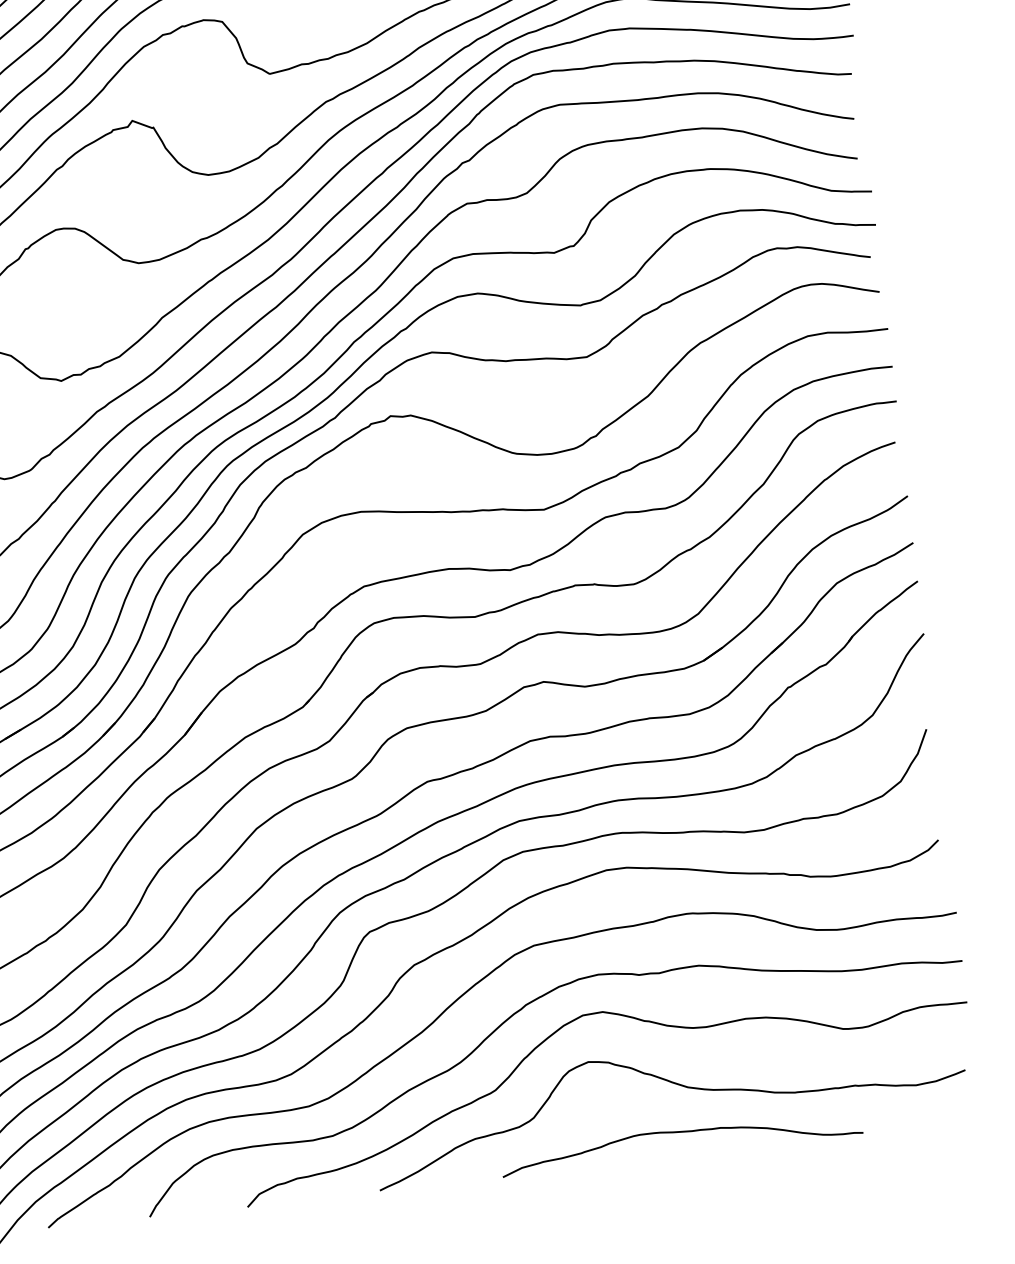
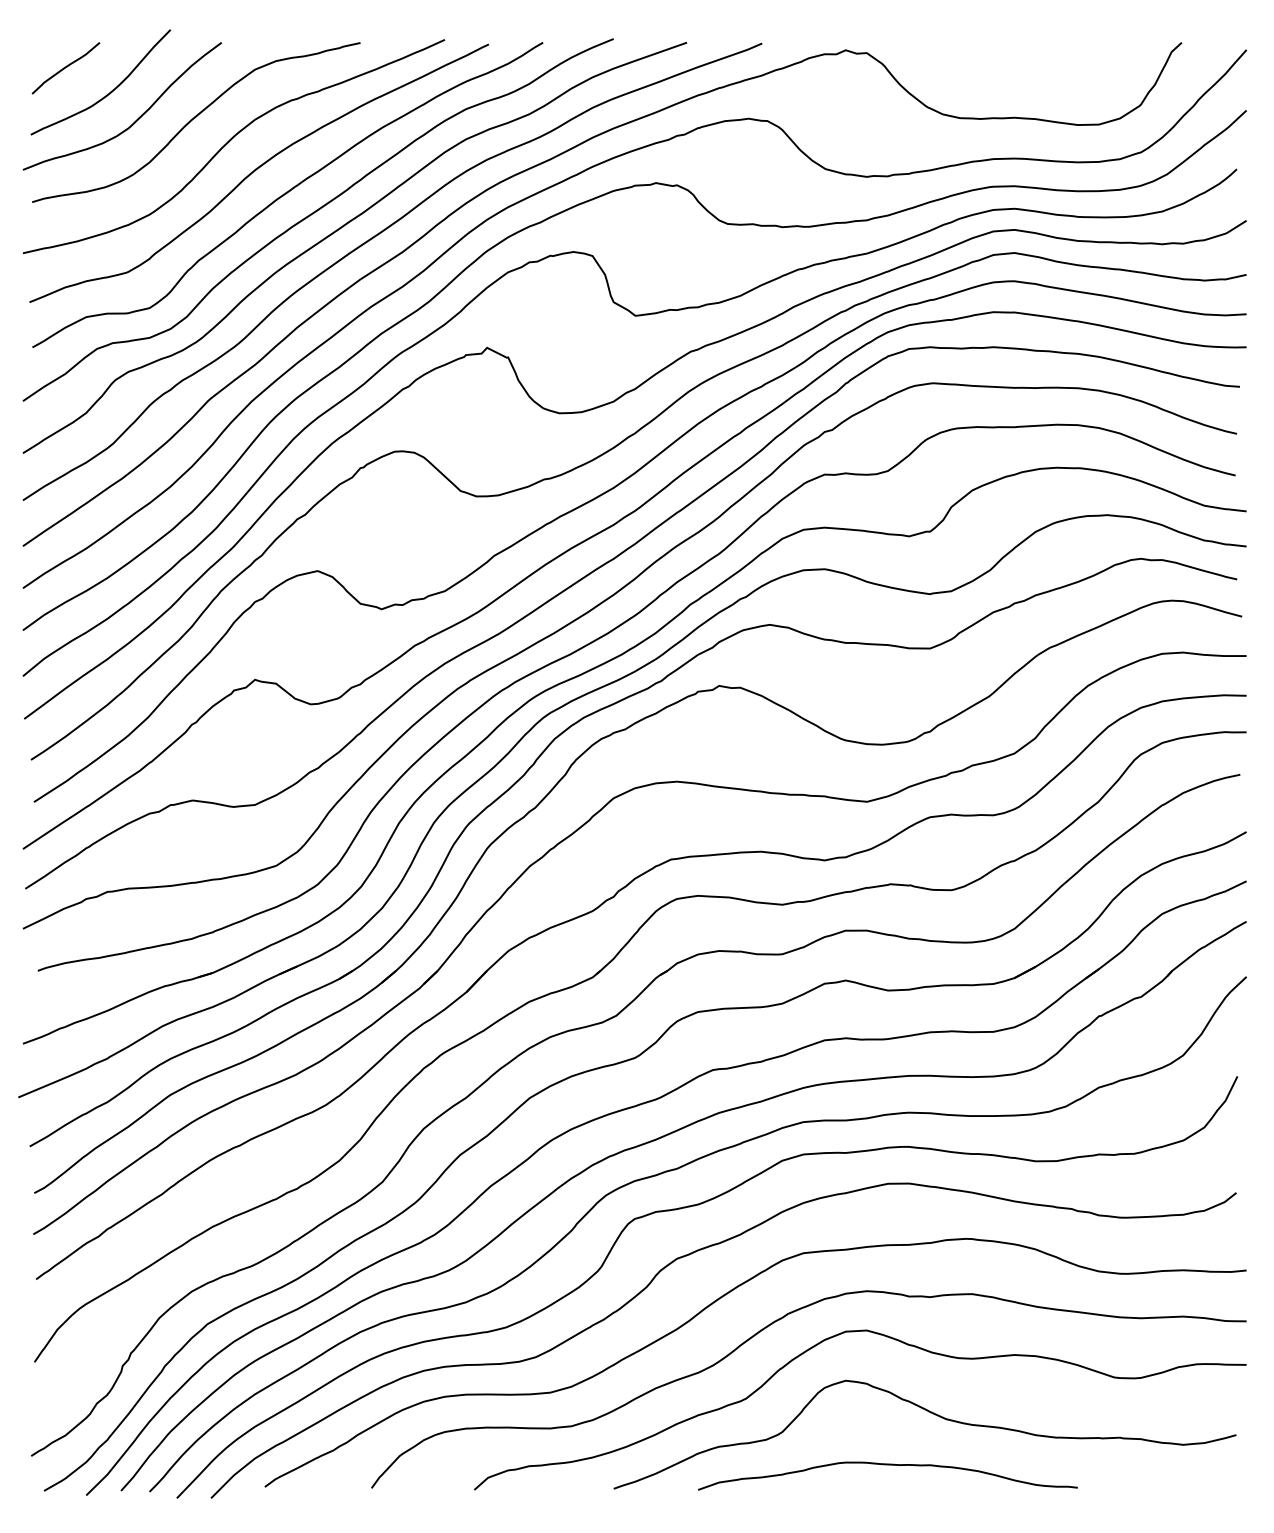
curve: (680, 1132) -> (887, 1465), moved

